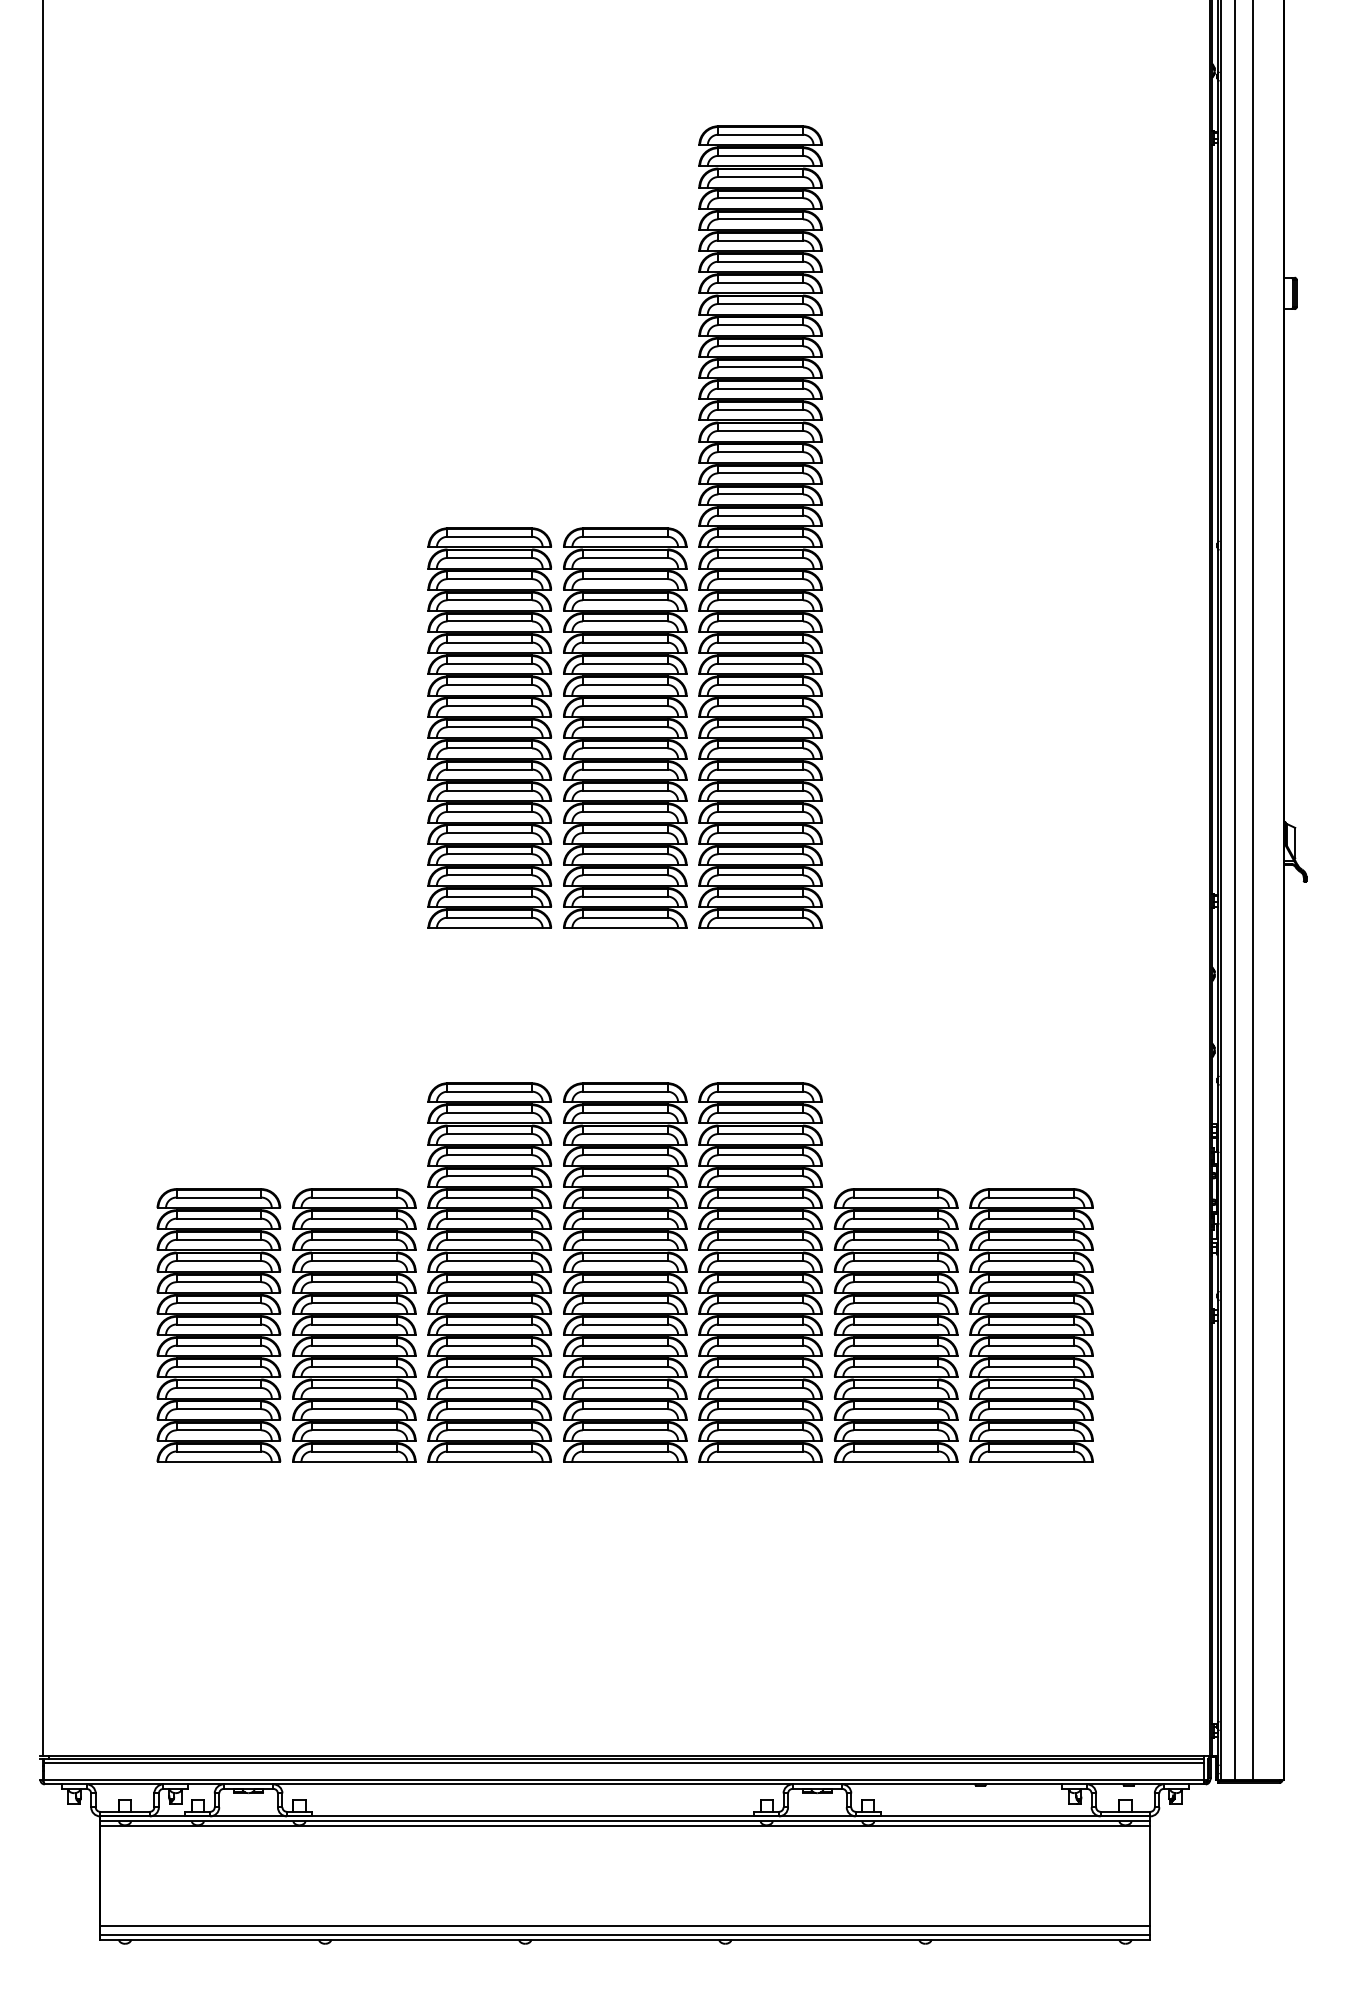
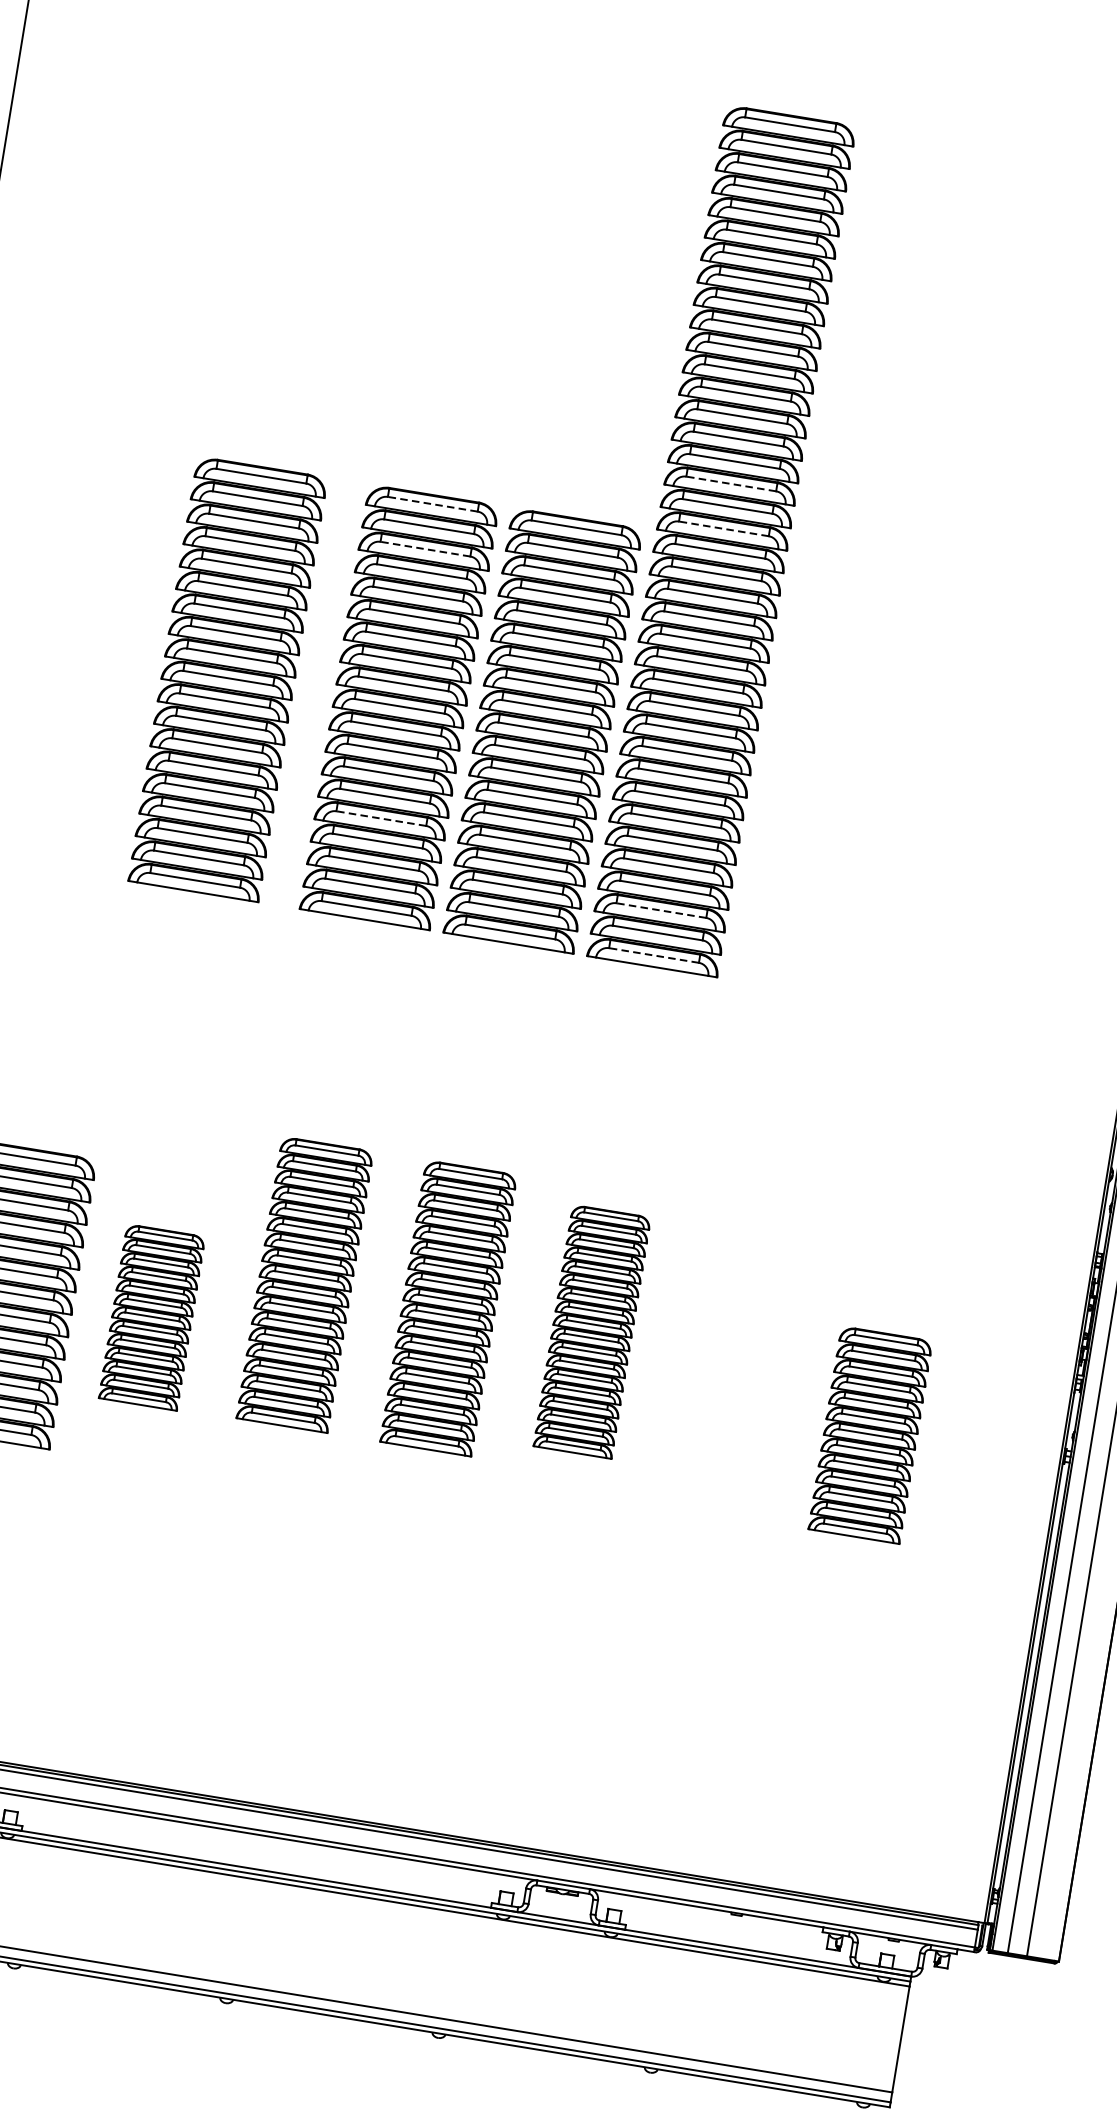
line: (760, 473) -> (731, 484), solid -> dashed
line: (760, 515) -> (723, 528), solid -> dashed
line: (489, 536) -> (432, 503), solid -> dashed
line: (489, 579) -> (425, 549), solid -> dashed
part: (328, 727) -> (228, 678), added
line: (489, 833) -> (380, 818), solid -> dashed
line: (760, 875) -> (661, 910), solid -> dashed
line: (760, 917) -> (653, 955), solid -> dashed
part: (489, 1272) -> (304, 1284), size x0.7
part: (625, 1272) -> (448, 1308), size x0.7
part: (760, 1272) -> (592, 1331), size x0.6
part: (354, 1325) -> (152, 1317), size x0.6
part: (895, 1325) -> (726, 1411), removed
part: (1031, 1325) -> (870, 1435), size x0.7

